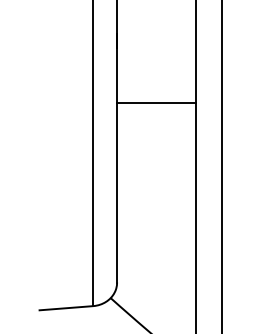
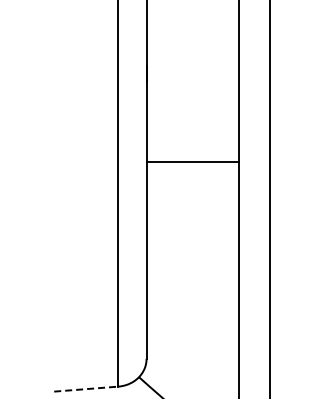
line: (156, 102) -> (192, 161), moved
line: (66, 308) -> (86, 389), solid -> dashed

